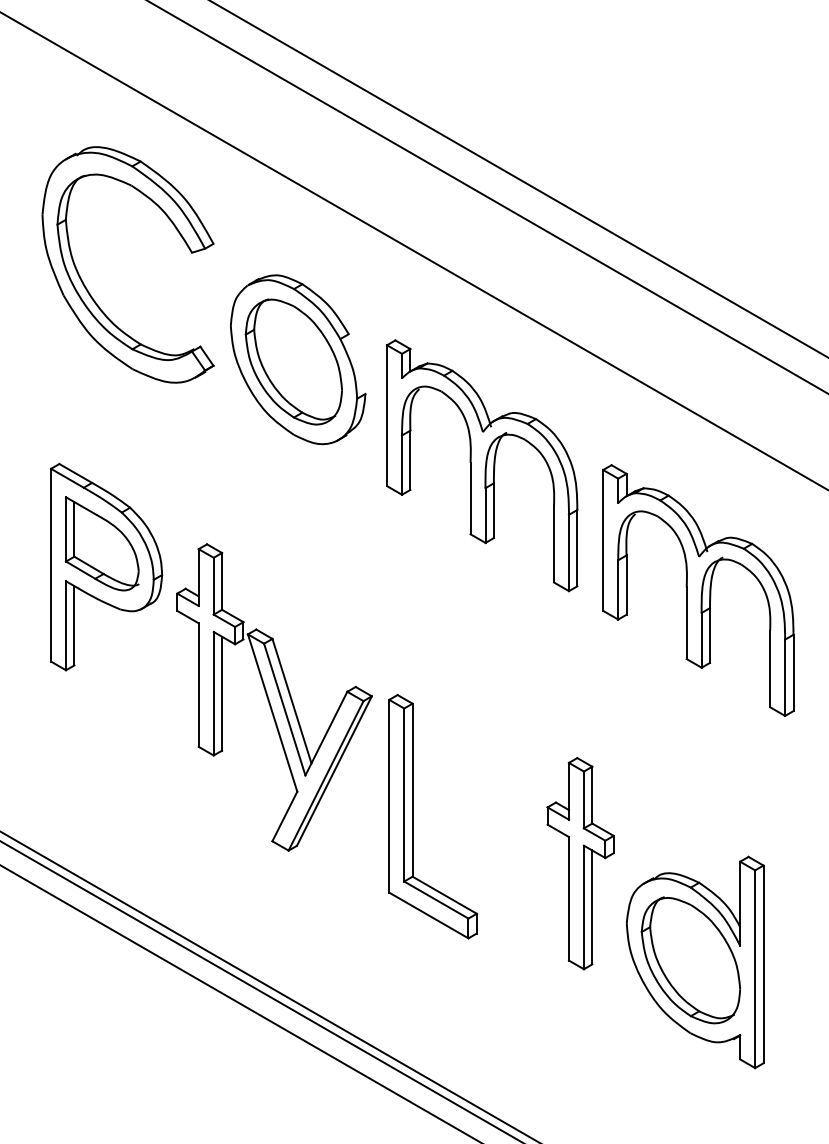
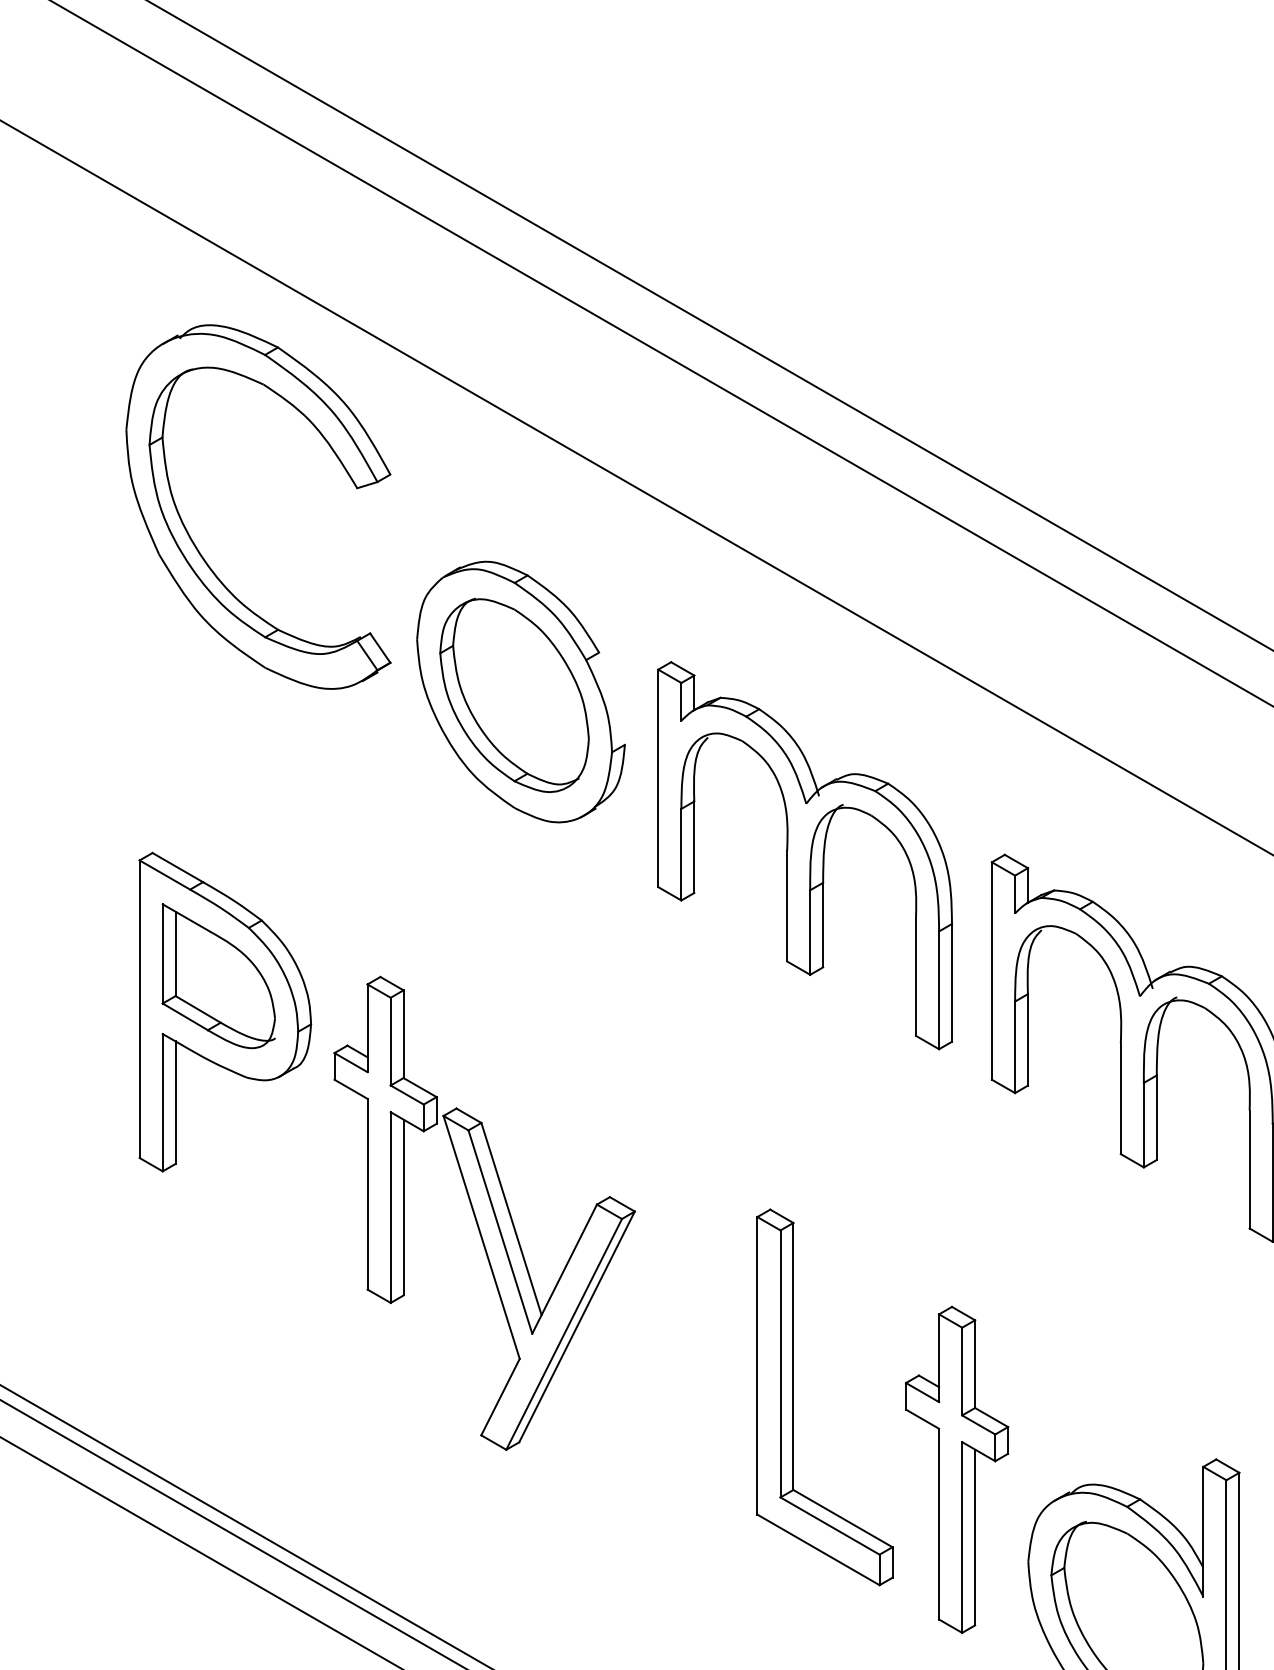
part: (87, 288) -> (195, 543), moved
part: (413, 816) -> (794, 1397), moved

